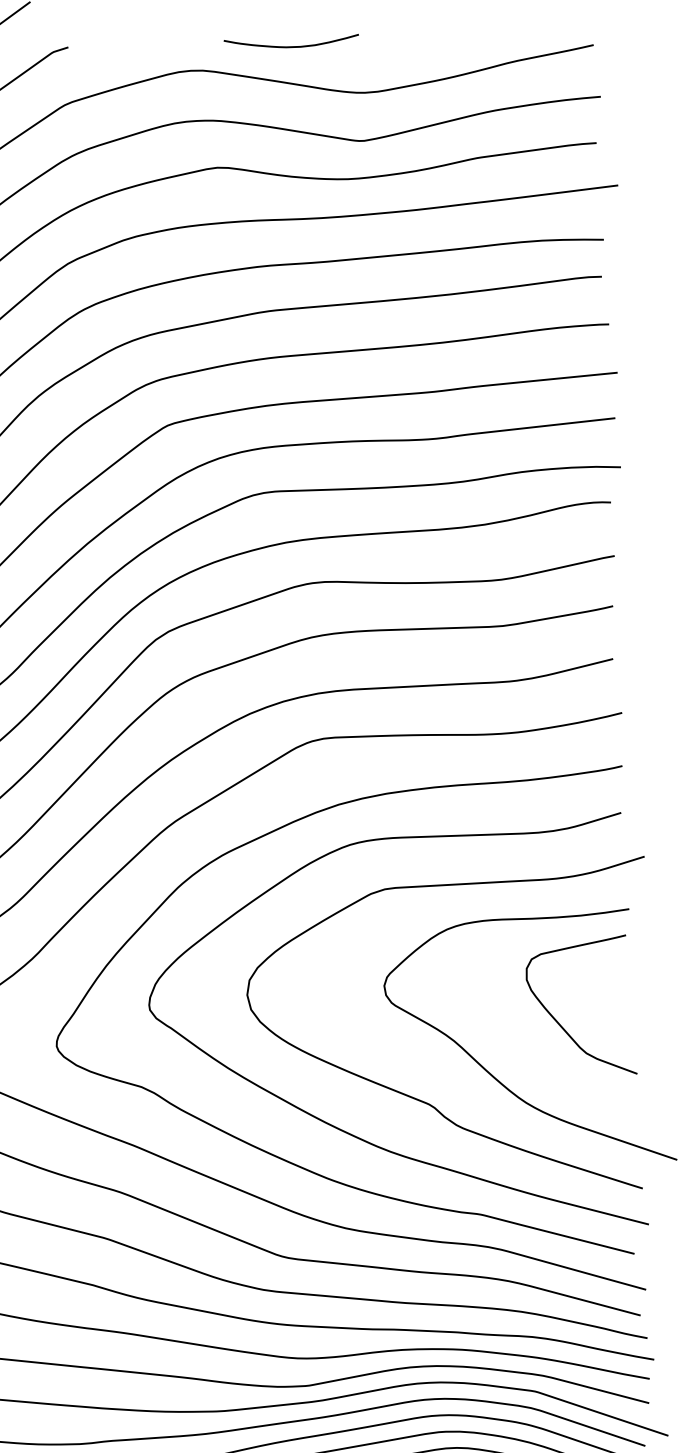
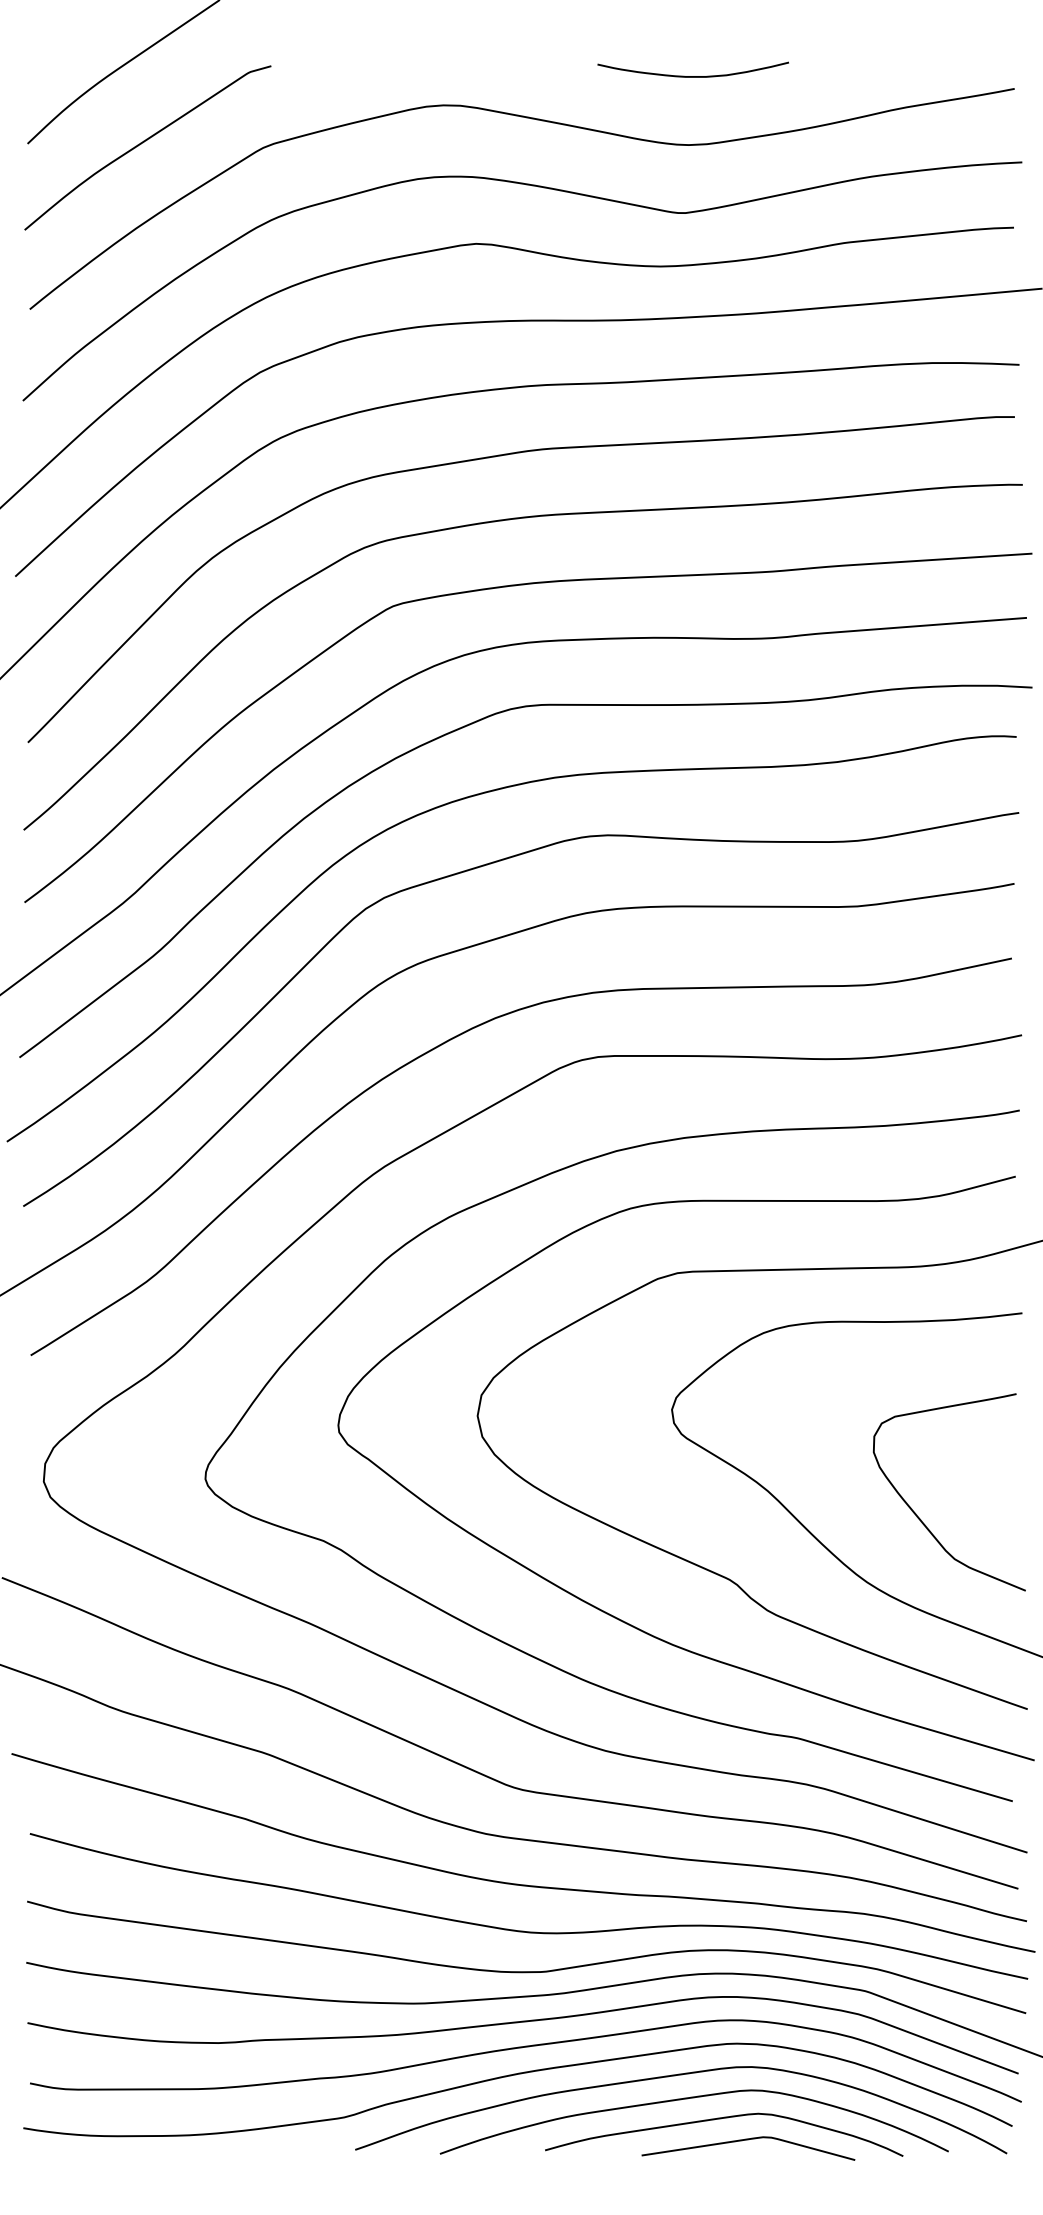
curve: (291, 46) -> (692, 76), moved
curve: (562, 1026) -> (921, 1519), moved

